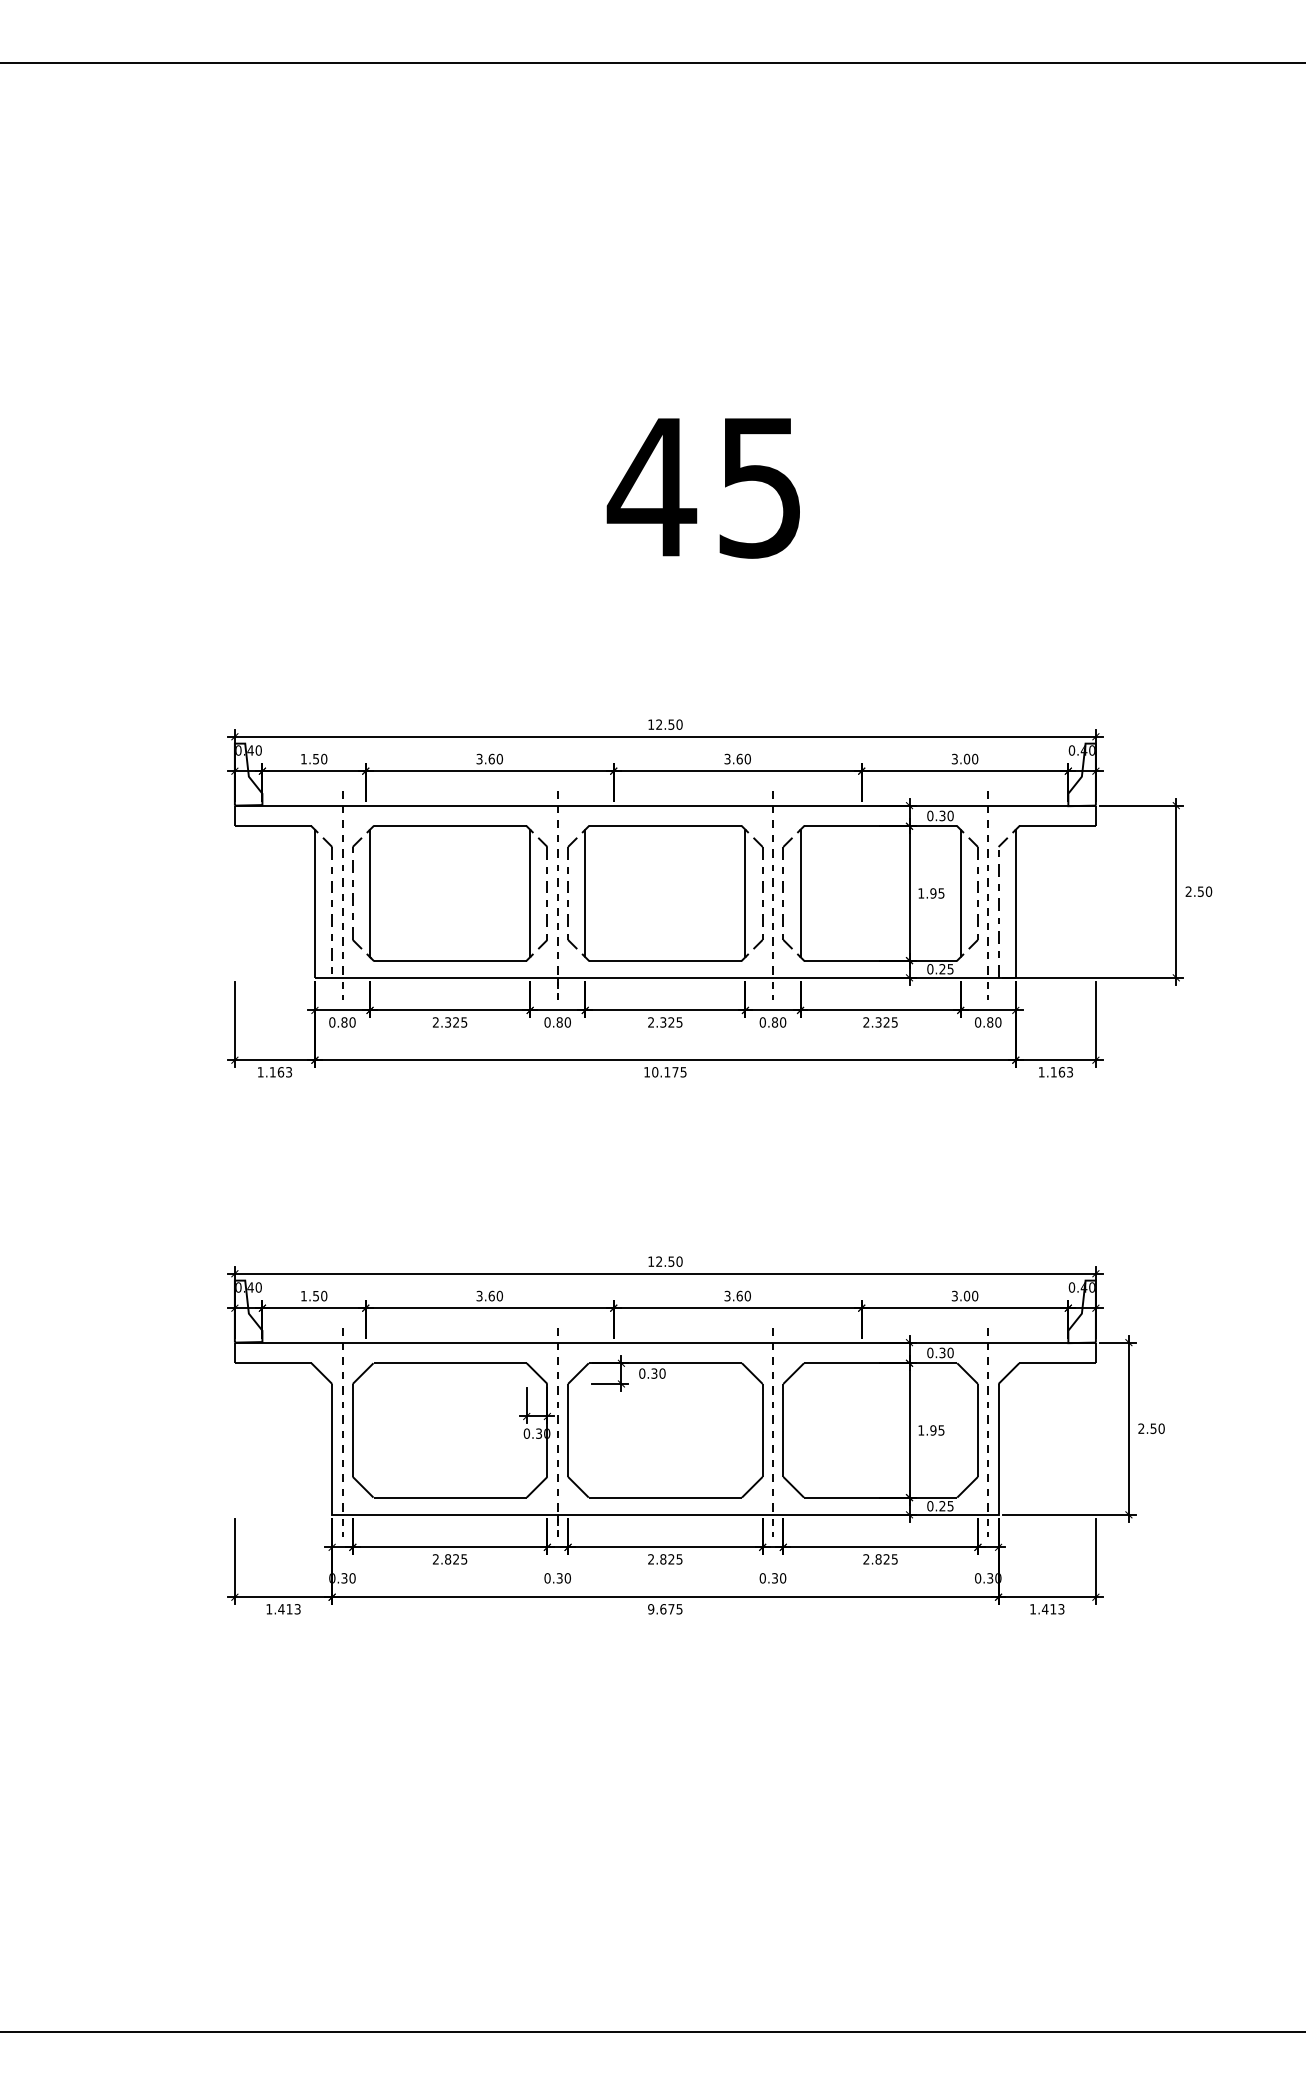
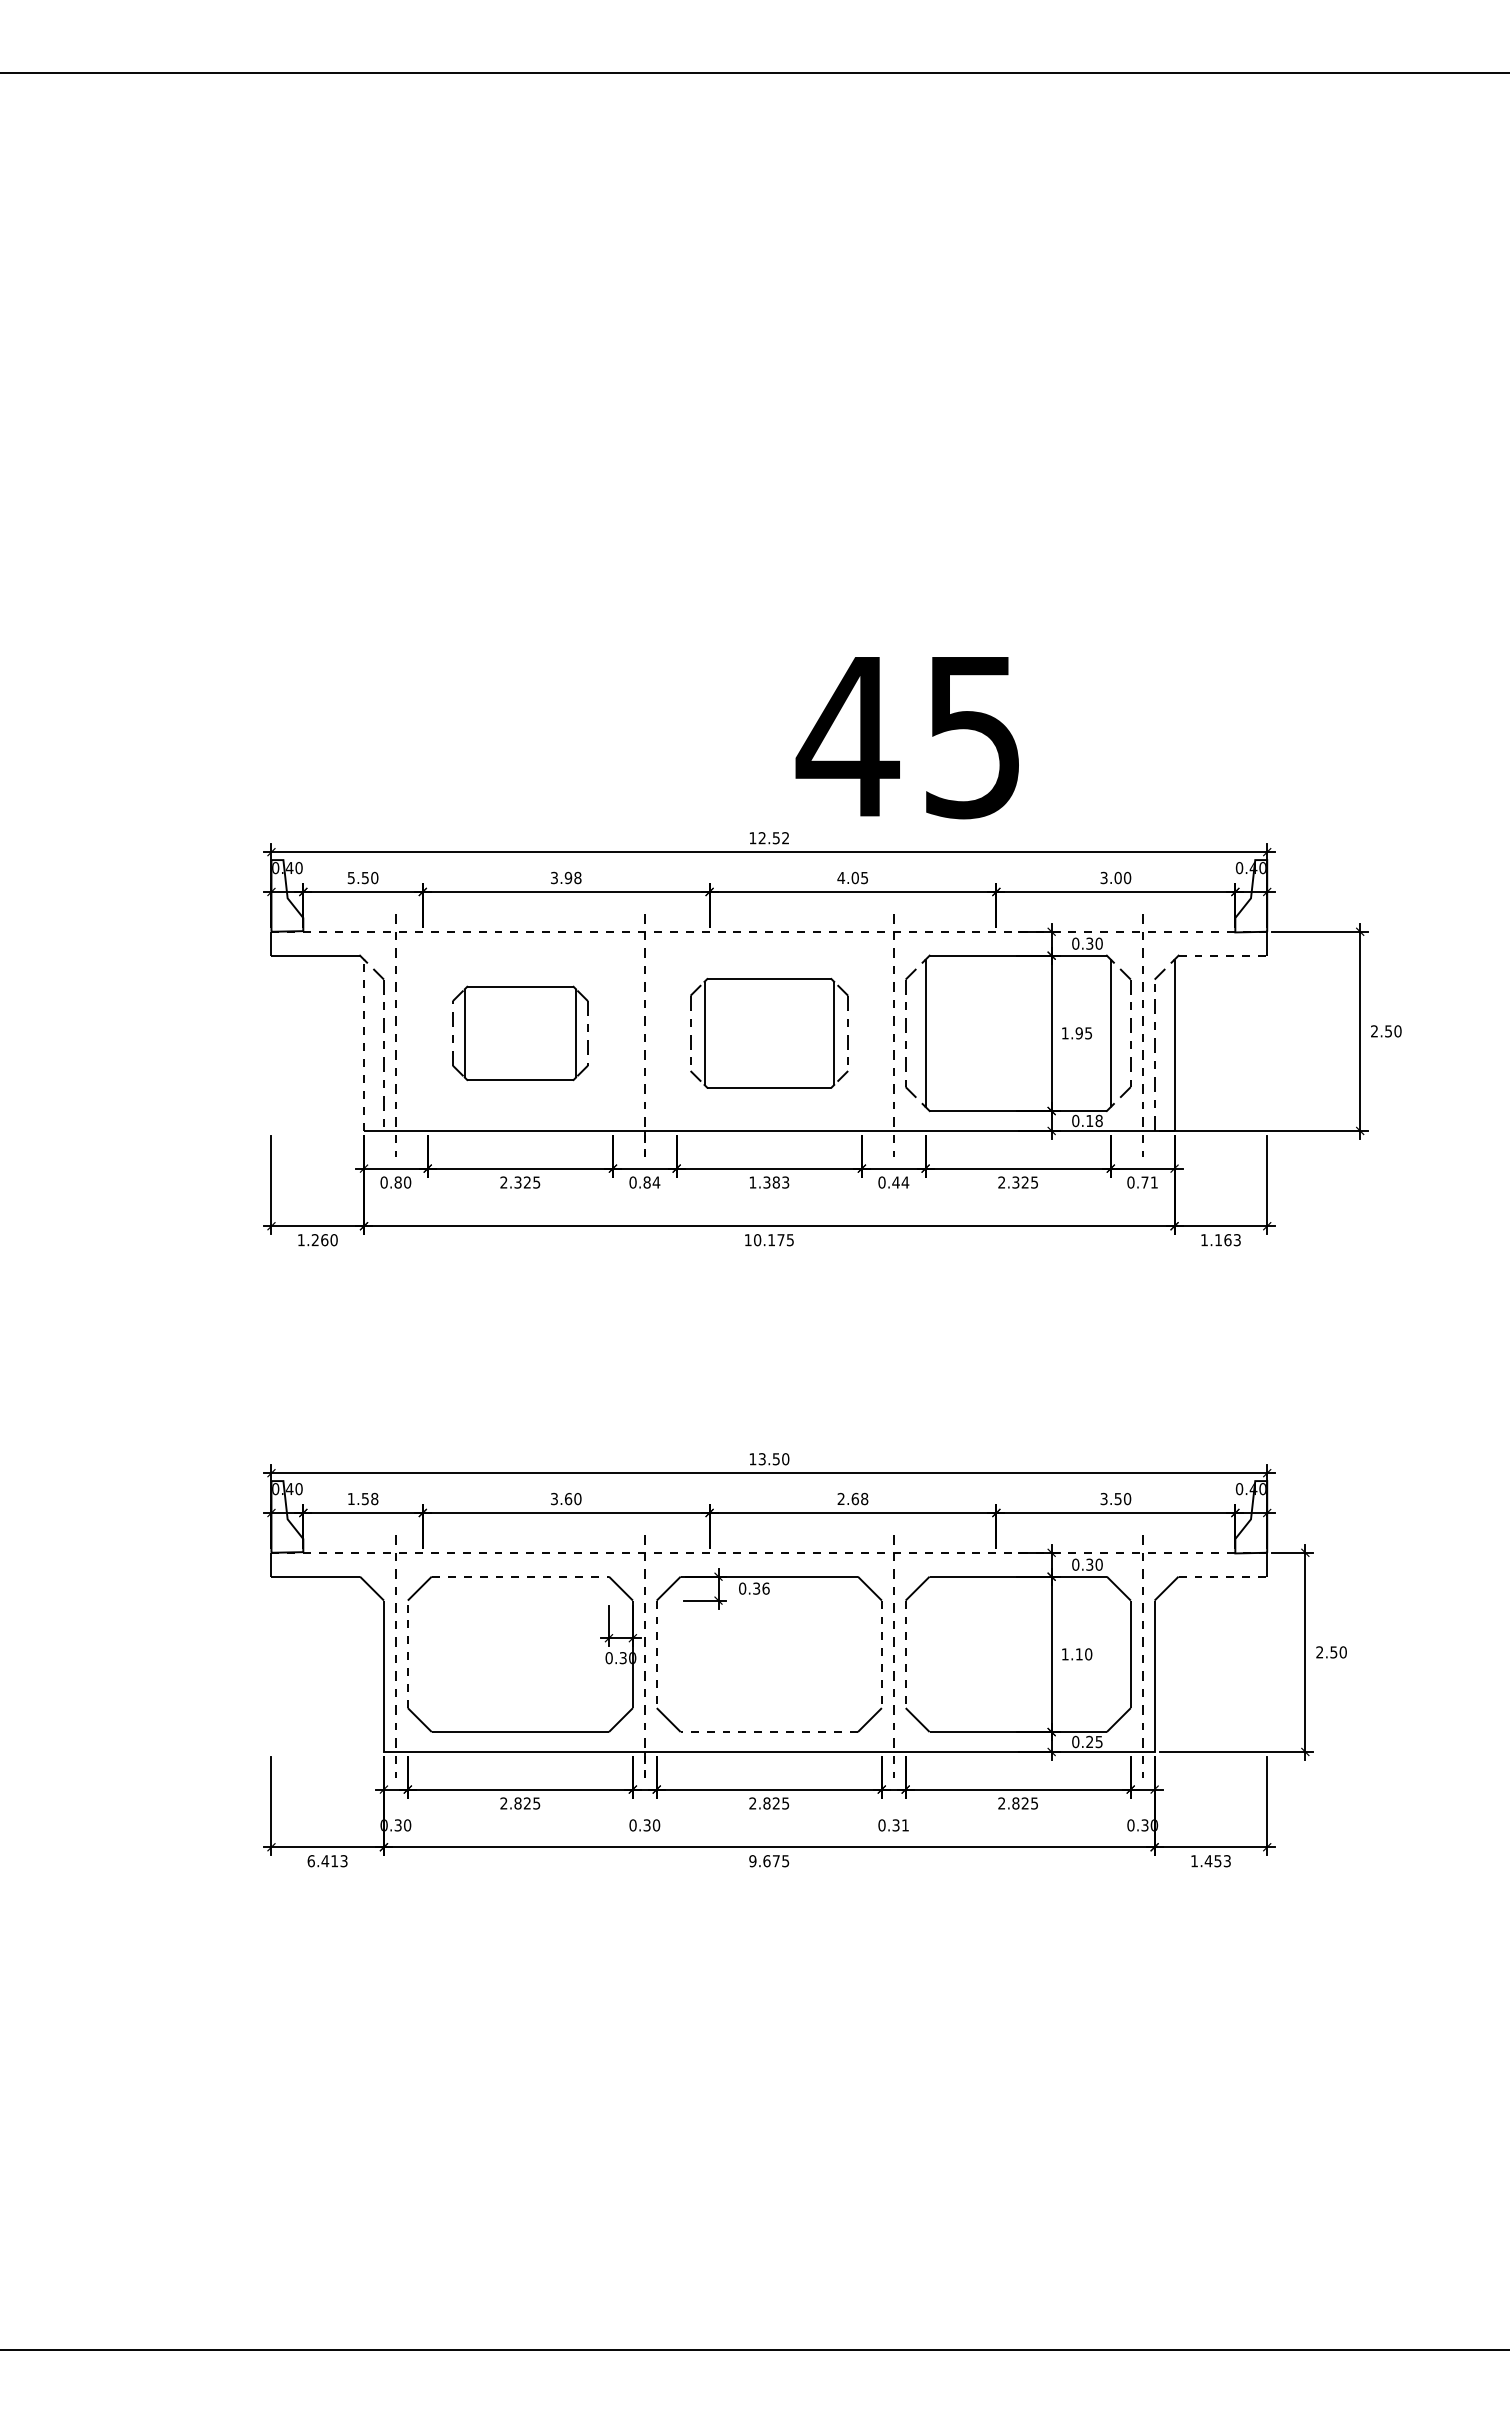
text: (702, 488) -> (906, 738), moved
text: (679, 724) -> (785, 838), 12.50 -> 12.52
text: (495, 758) -> (572, 877), 3.60 -> 3.98
text: (737, 758) -> (852, 877), 3.60 -> 4.05
text: (303, 759) -> (350, 878), 1.50 -> 5.50
line: (665, 805) -> (769, 931), solid -> dashed
line: (1058, 826) -> (1223, 955), solid -> dashed
part: (450, 893) -> (520, 1033), size x0.6
part: (665, 893) -> (769, 1033), size x0.7
line: (315, 903) -> (364, 1045), solid -> dashed
text: (946, 968) -> (1094, 1120), 0.25 -> 0.18
text: (567, 1022) -> (656, 1182), 0.80 -> 0.84
text: (665, 1022) -> (769, 1182), 2.325 -> 1.383
text: (778, 1022) -> (900, 1182), 0.80 -> 0.44
text: (994, 1022) -> (1149, 1182), 0.80 -> 0.71
text: (280, 1072) -> (324, 1240), 1.163 -> 1.260
text: (658, 1261) -> (761, 1459), 12.50 -> 13.50
text: (323, 1295) -> (374, 1498), 1.50 -> 1.58
text: (966, 1295) -> (1117, 1498), 3.00 -> 3.50
text: (737, 1296) -> (852, 1499), 3.60 -> 2.68
line: (665, 1342) -> (769, 1552), solid -> dashed
line: (450, 1363) -> (520, 1576), solid -> dashed
line: (1058, 1363) -> (1223, 1576), solid -> dashed
text: (662, 1373) -> (765, 1588), 0.30 -> 0.36
line: (352, 1430) -> (407, 1654), solid -> dashed
line: (567, 1430) -> (656, 1654), solid -> dashed
line: (762, 1430) -> (881, 1654), solid -> dashed
line: (783, 1430) -> (905, 1654), solid -> dashed
text: (937, 1430) -> (1083, 1654), 1.95 -> 1.10
line: (665, 1498) -> (769, 1732), solid -> dashed
text: (783, 1578) -> (905, 1825), 0.30 -> 0.31
text: (268, 1609) -> (310, 1861), 1.413 -> 6.413
text: (1052, 1609) -> (1217, 1861), 1.413 -> 1.453

